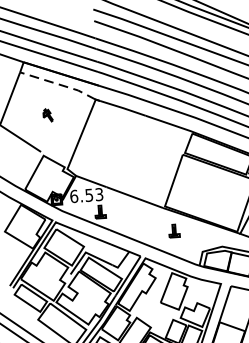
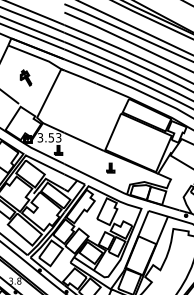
line: (61, 84) -> (37, 56), dashed -> solid
part: (47, 114) -> (25, 77), size x1.67
text: (74, 196) -> (40, 137), 6.53 -> 3.53

